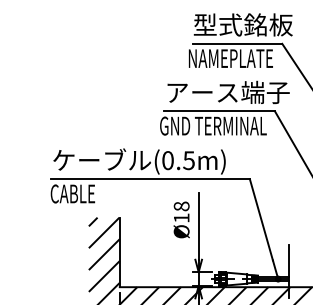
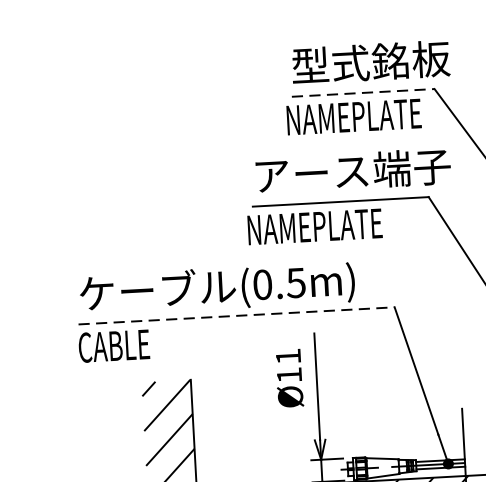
line: (237, 43) -> (363, 92), solid -> dashed
text: (213, 125) -> (332, 224), GND TERMINAL -> NAMEPLATE
line: (151, 179) -> (238, 316), solid -> dashed
text: (181, 206) -> (288, 356), Ø18 -> Ø11

